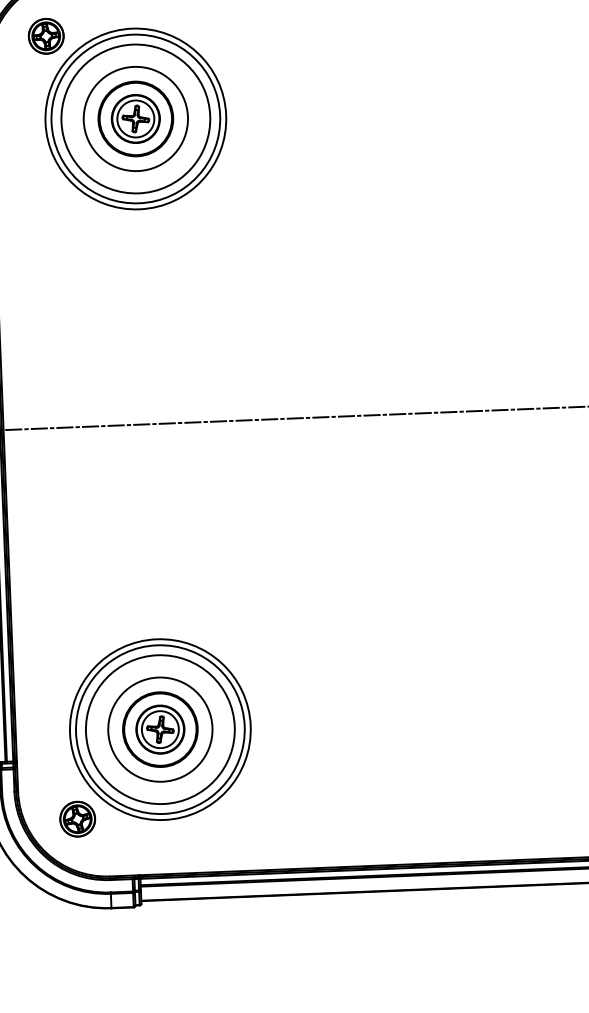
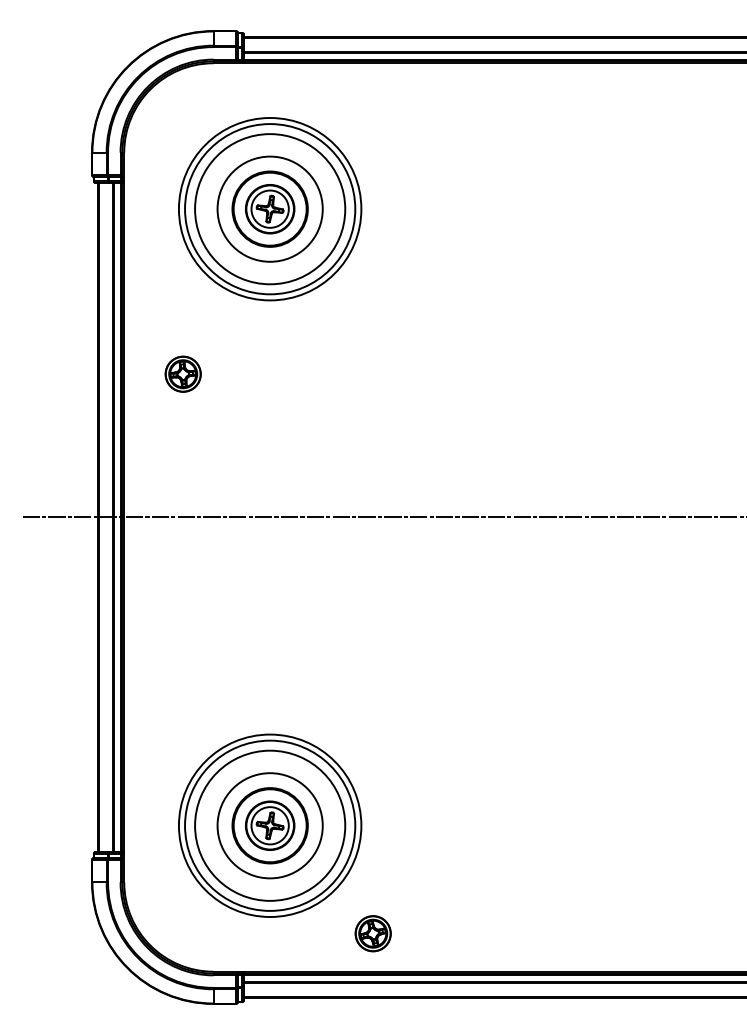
part: (45, 35) -> (182, 373), moved
part: (77, 819) -> (372, 933), moved

